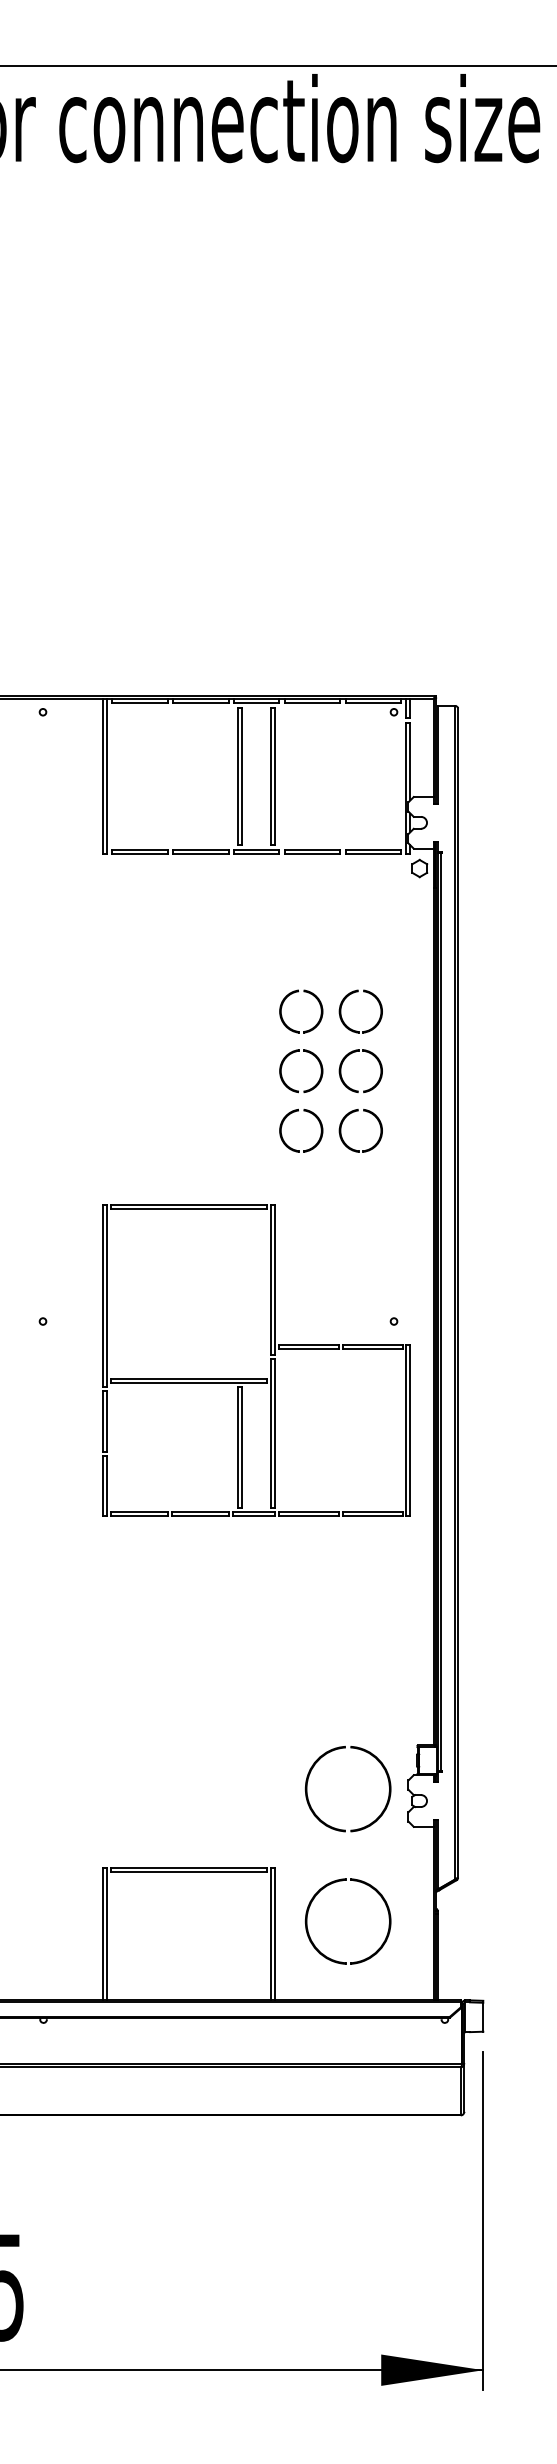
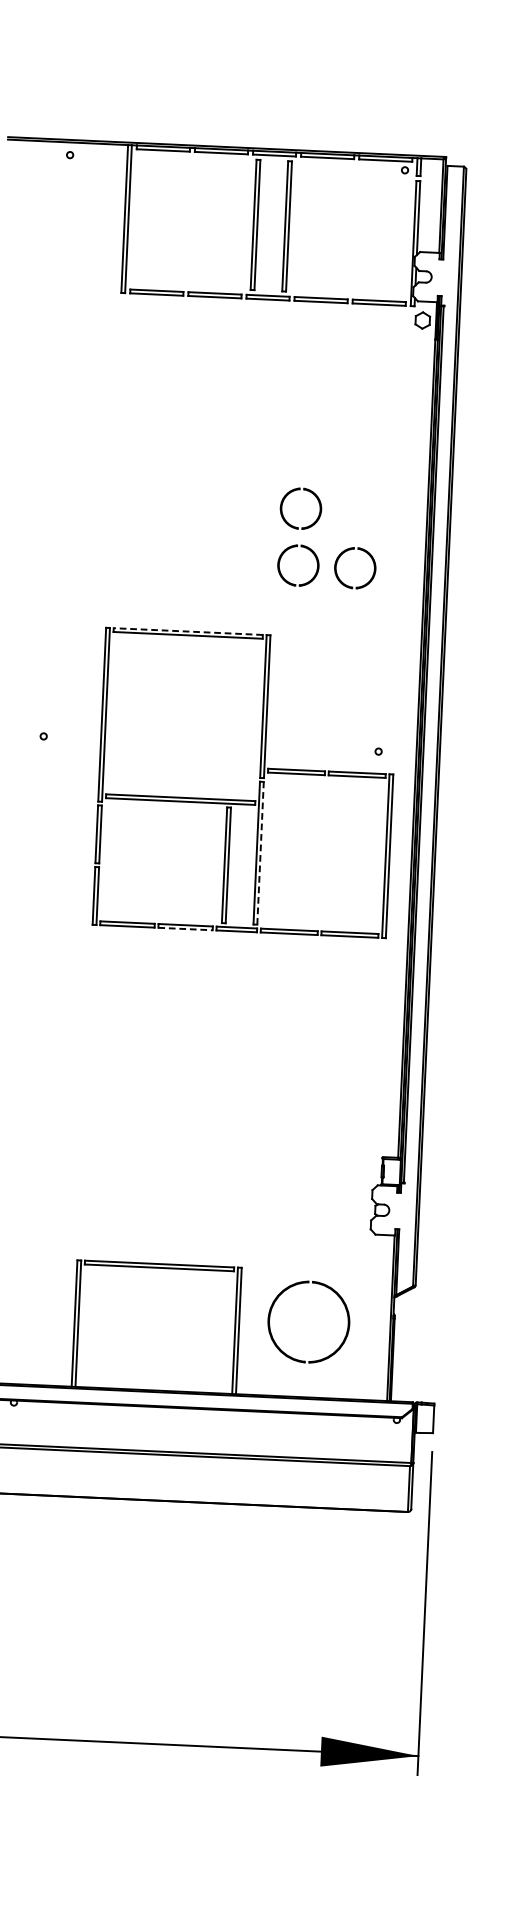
part: (343, 1003) -> (344, 446), removed
part: (320, 1010) -> (321, 451), removed
part: (356, 1052) -> (354, 493), removed
line: (188, 1204) -> (187, 631), solid -> dashed
line: (275, 1433) -> (260, 853), solid -> dashed
line: (201, 1516) -> (186, 929), solid -> dashed
part: (319, 1817) -> (286, 1221), removed

